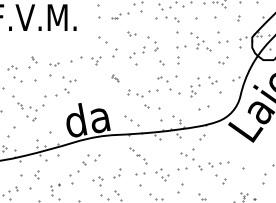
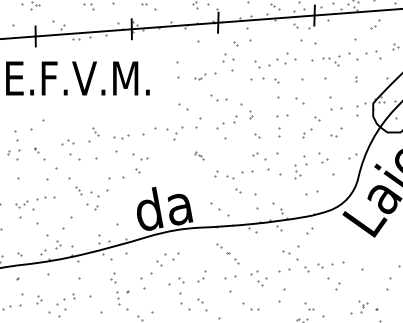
part: (131, 33) -> (219, 98), size x1.6
part: (200, 45) -> (307, 133), moved
part: (155, 46) -> (250, 114), size x0.6
part: (96, 60) -> (175, 133), size x1.4
part: (54, 64) -> (121, 137), size x1.4
part: (37, 174) -> (113, 277), moved
part: (97, 181) -> (176, 286), size x1.4

